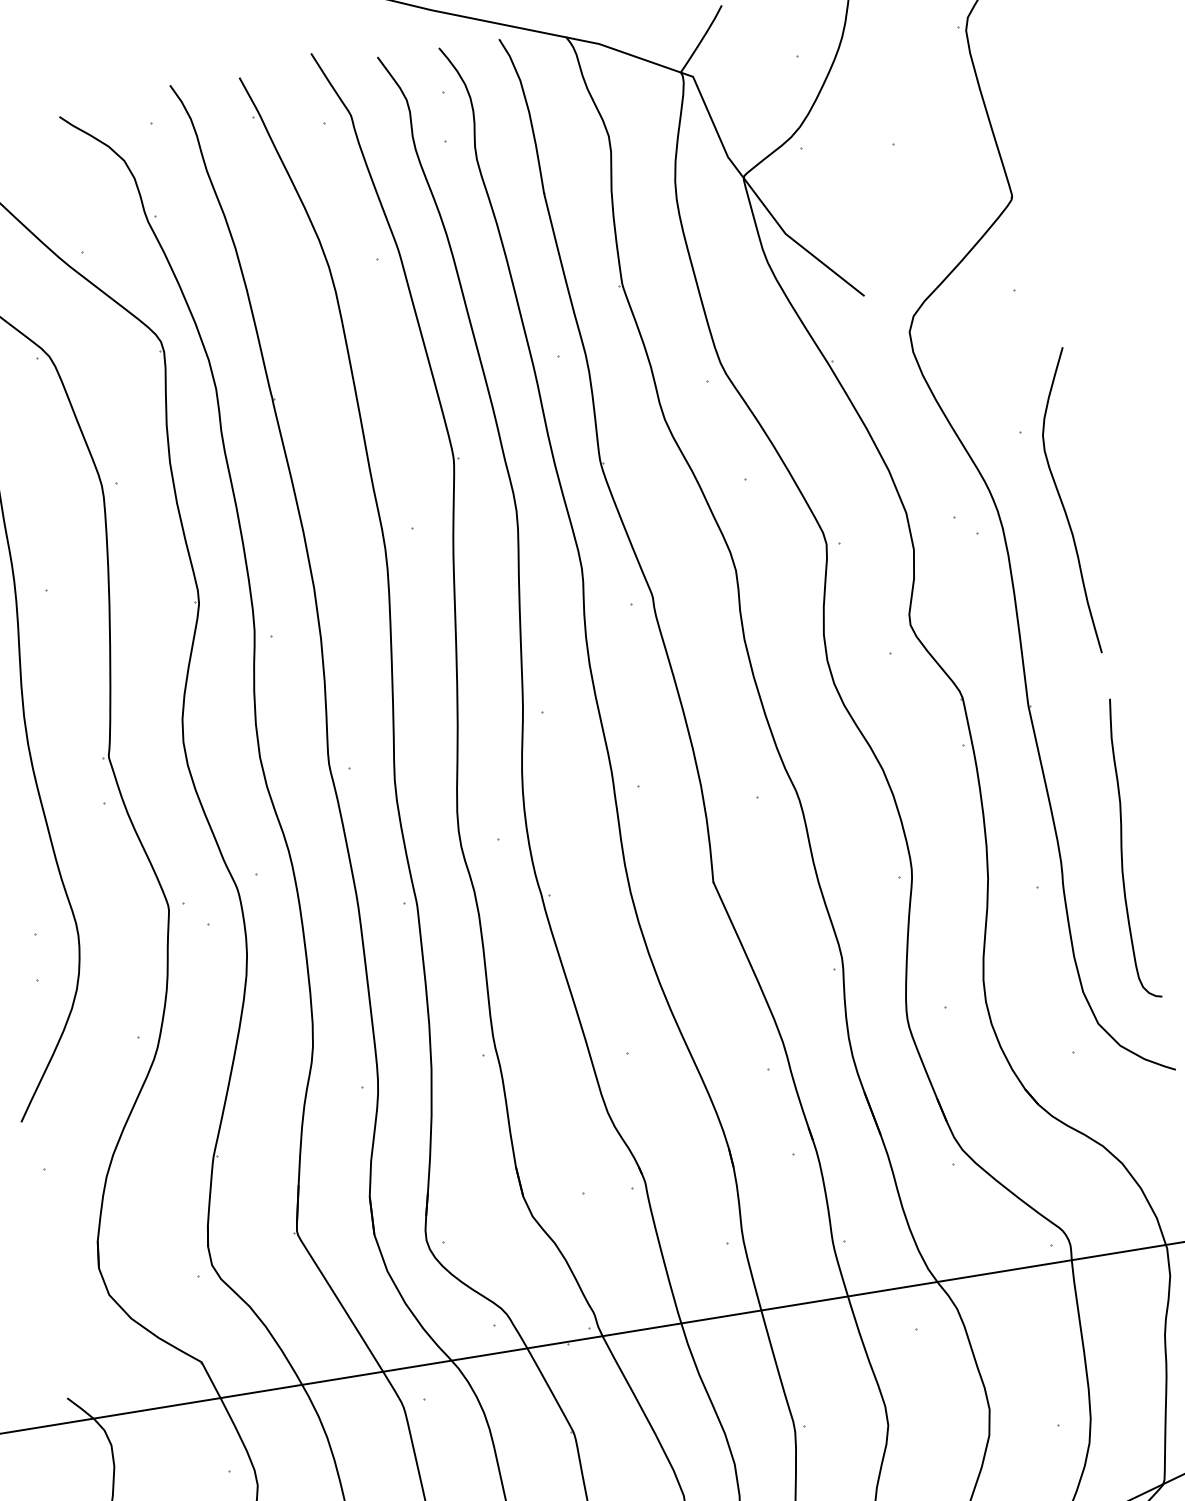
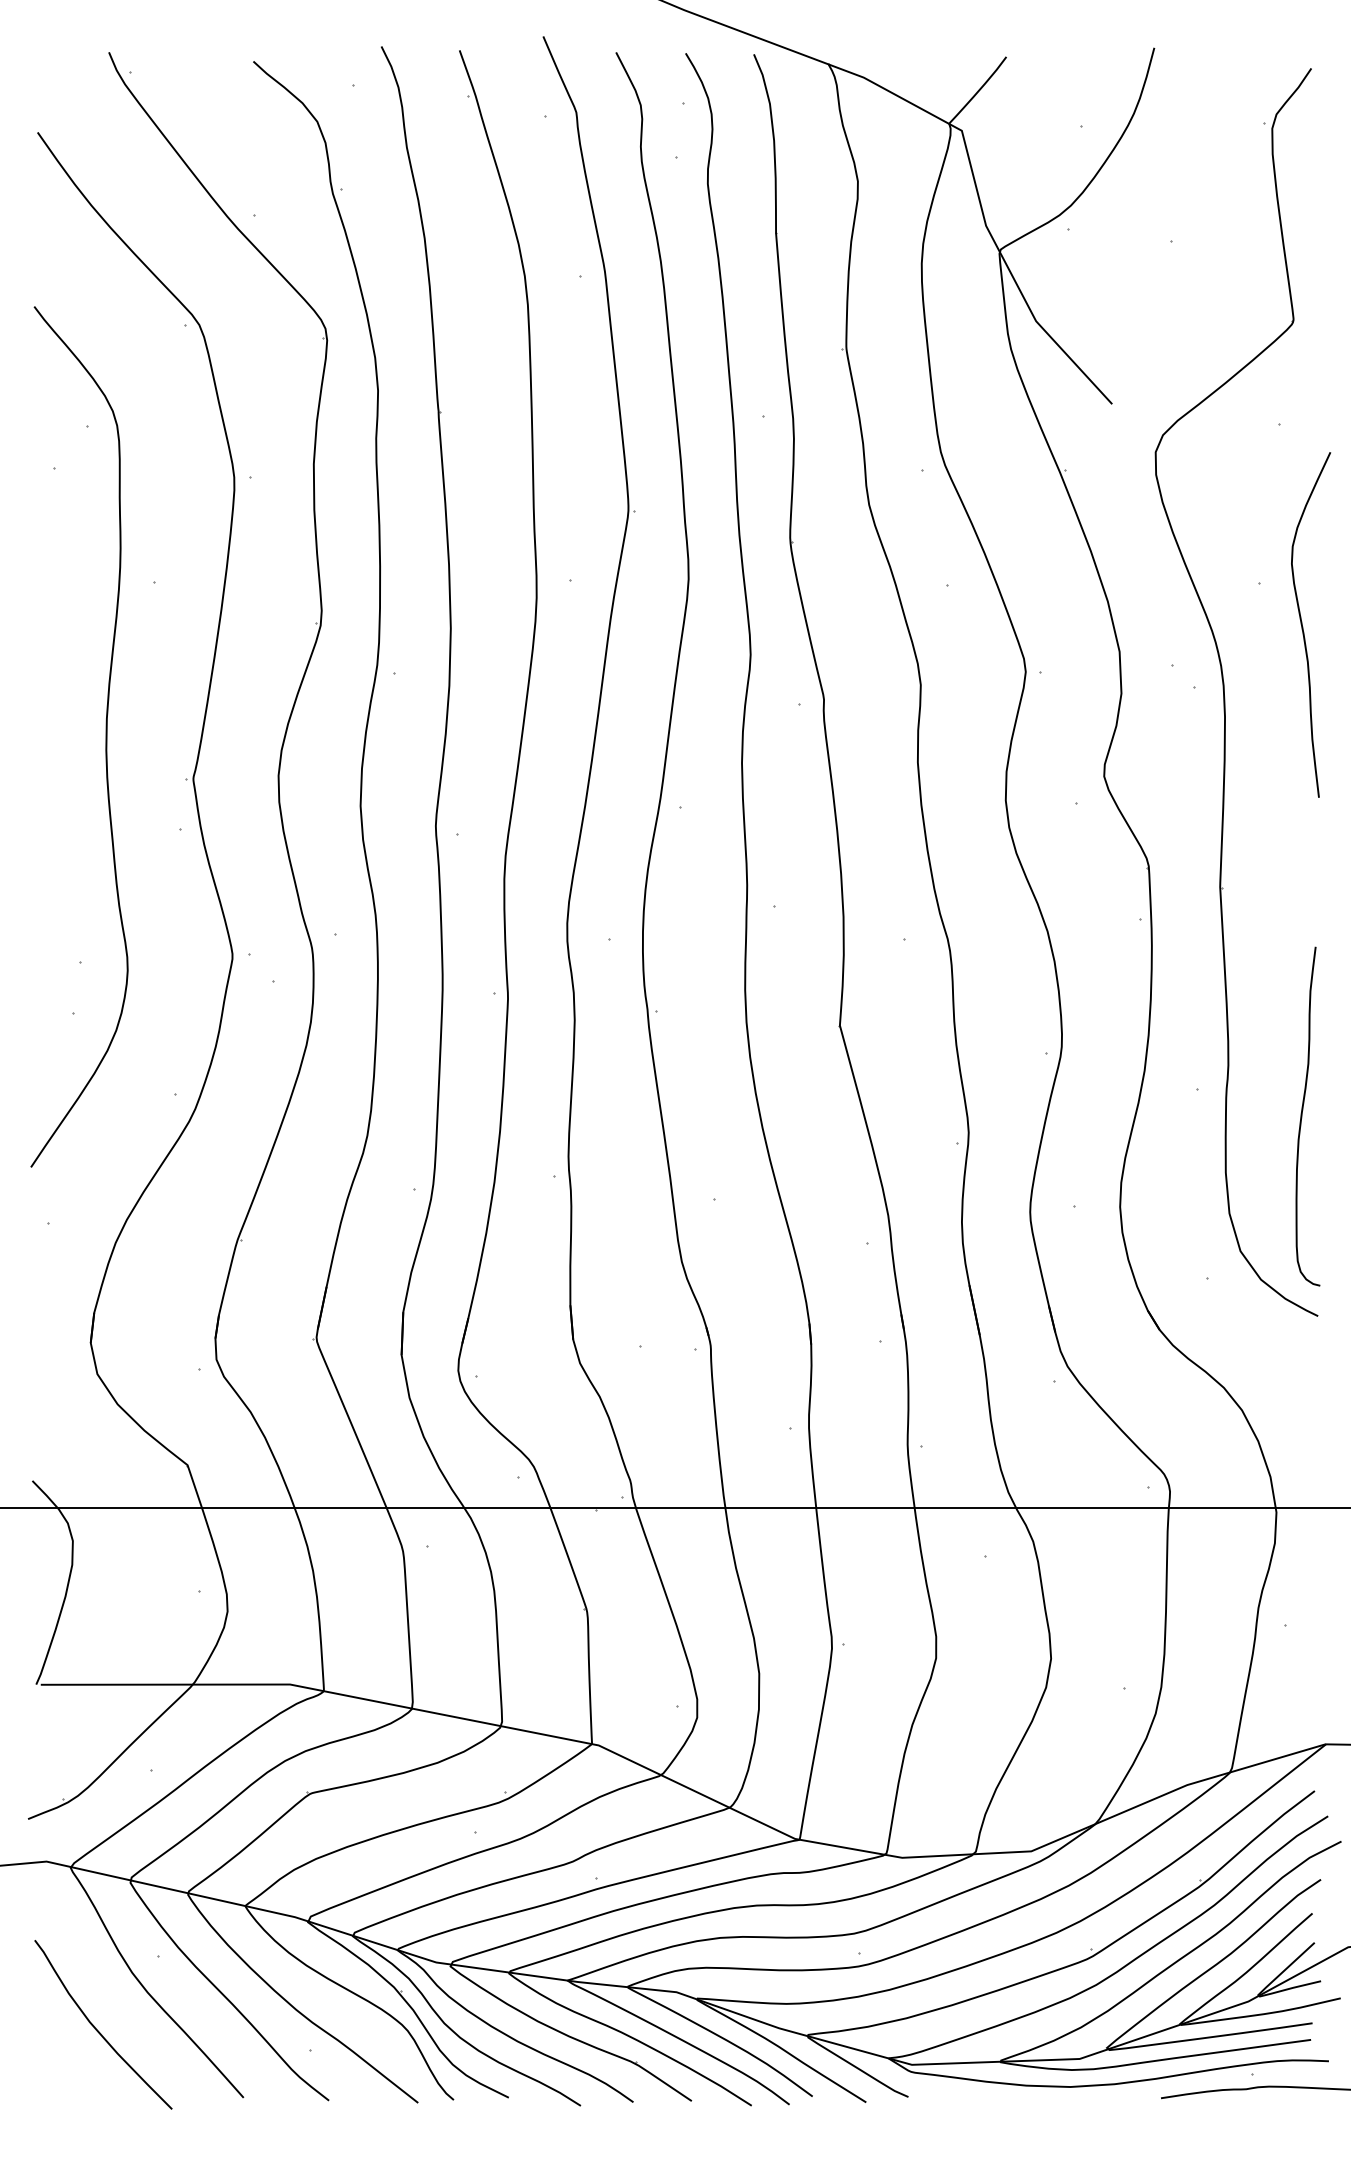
curve: (1063, 504) -> (1303, 626), moved
curve: (1122, 850) -> (1302, 1116), moved

